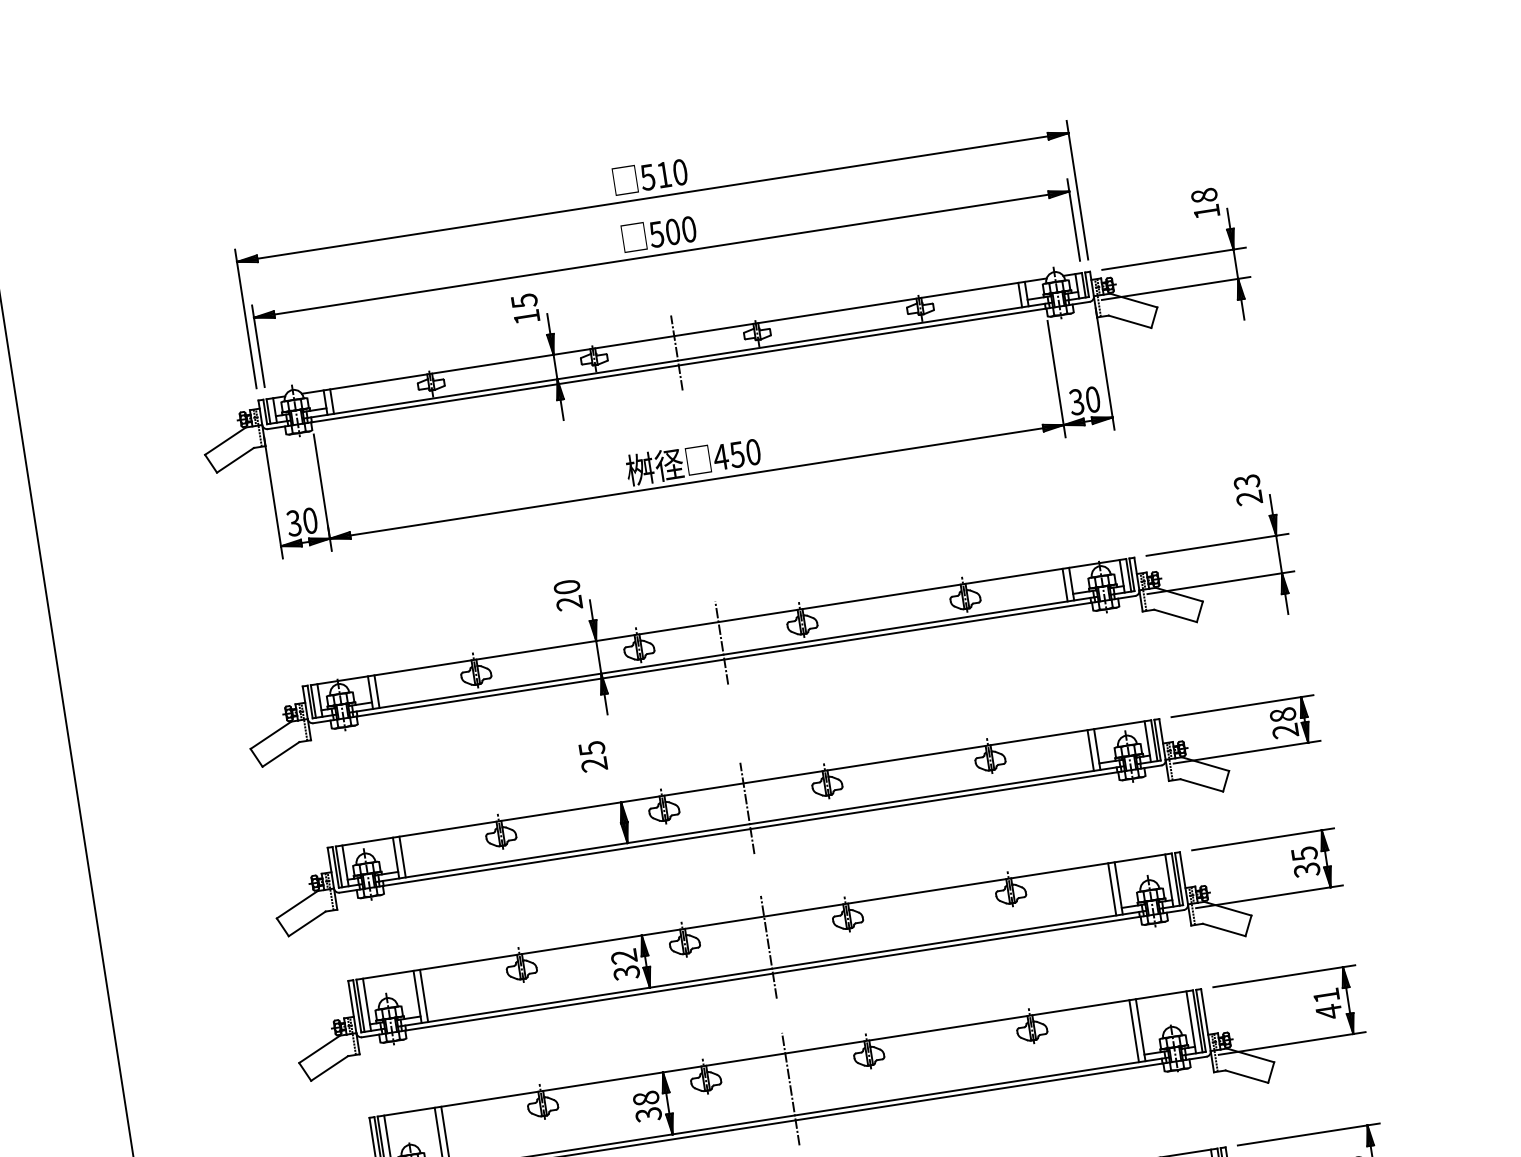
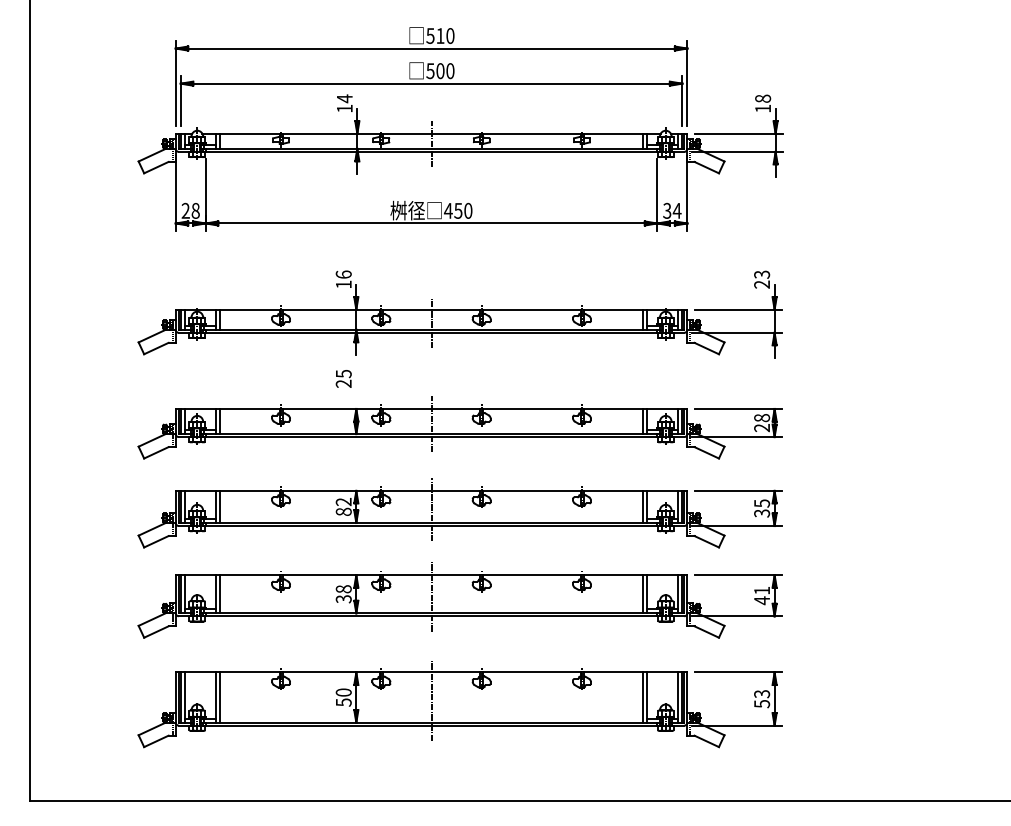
text: (523, 300) -> (344, 98), 15 -> 14
text: (1091, 399) -> (676, 210), 30 -> 34
text: (301, 521) -> (190, 210), 30 -> 28
text: (567, 595) -> (343, 279), 20 -> 16
text: (626, 972) -> (343, 511), 32 -> 82

